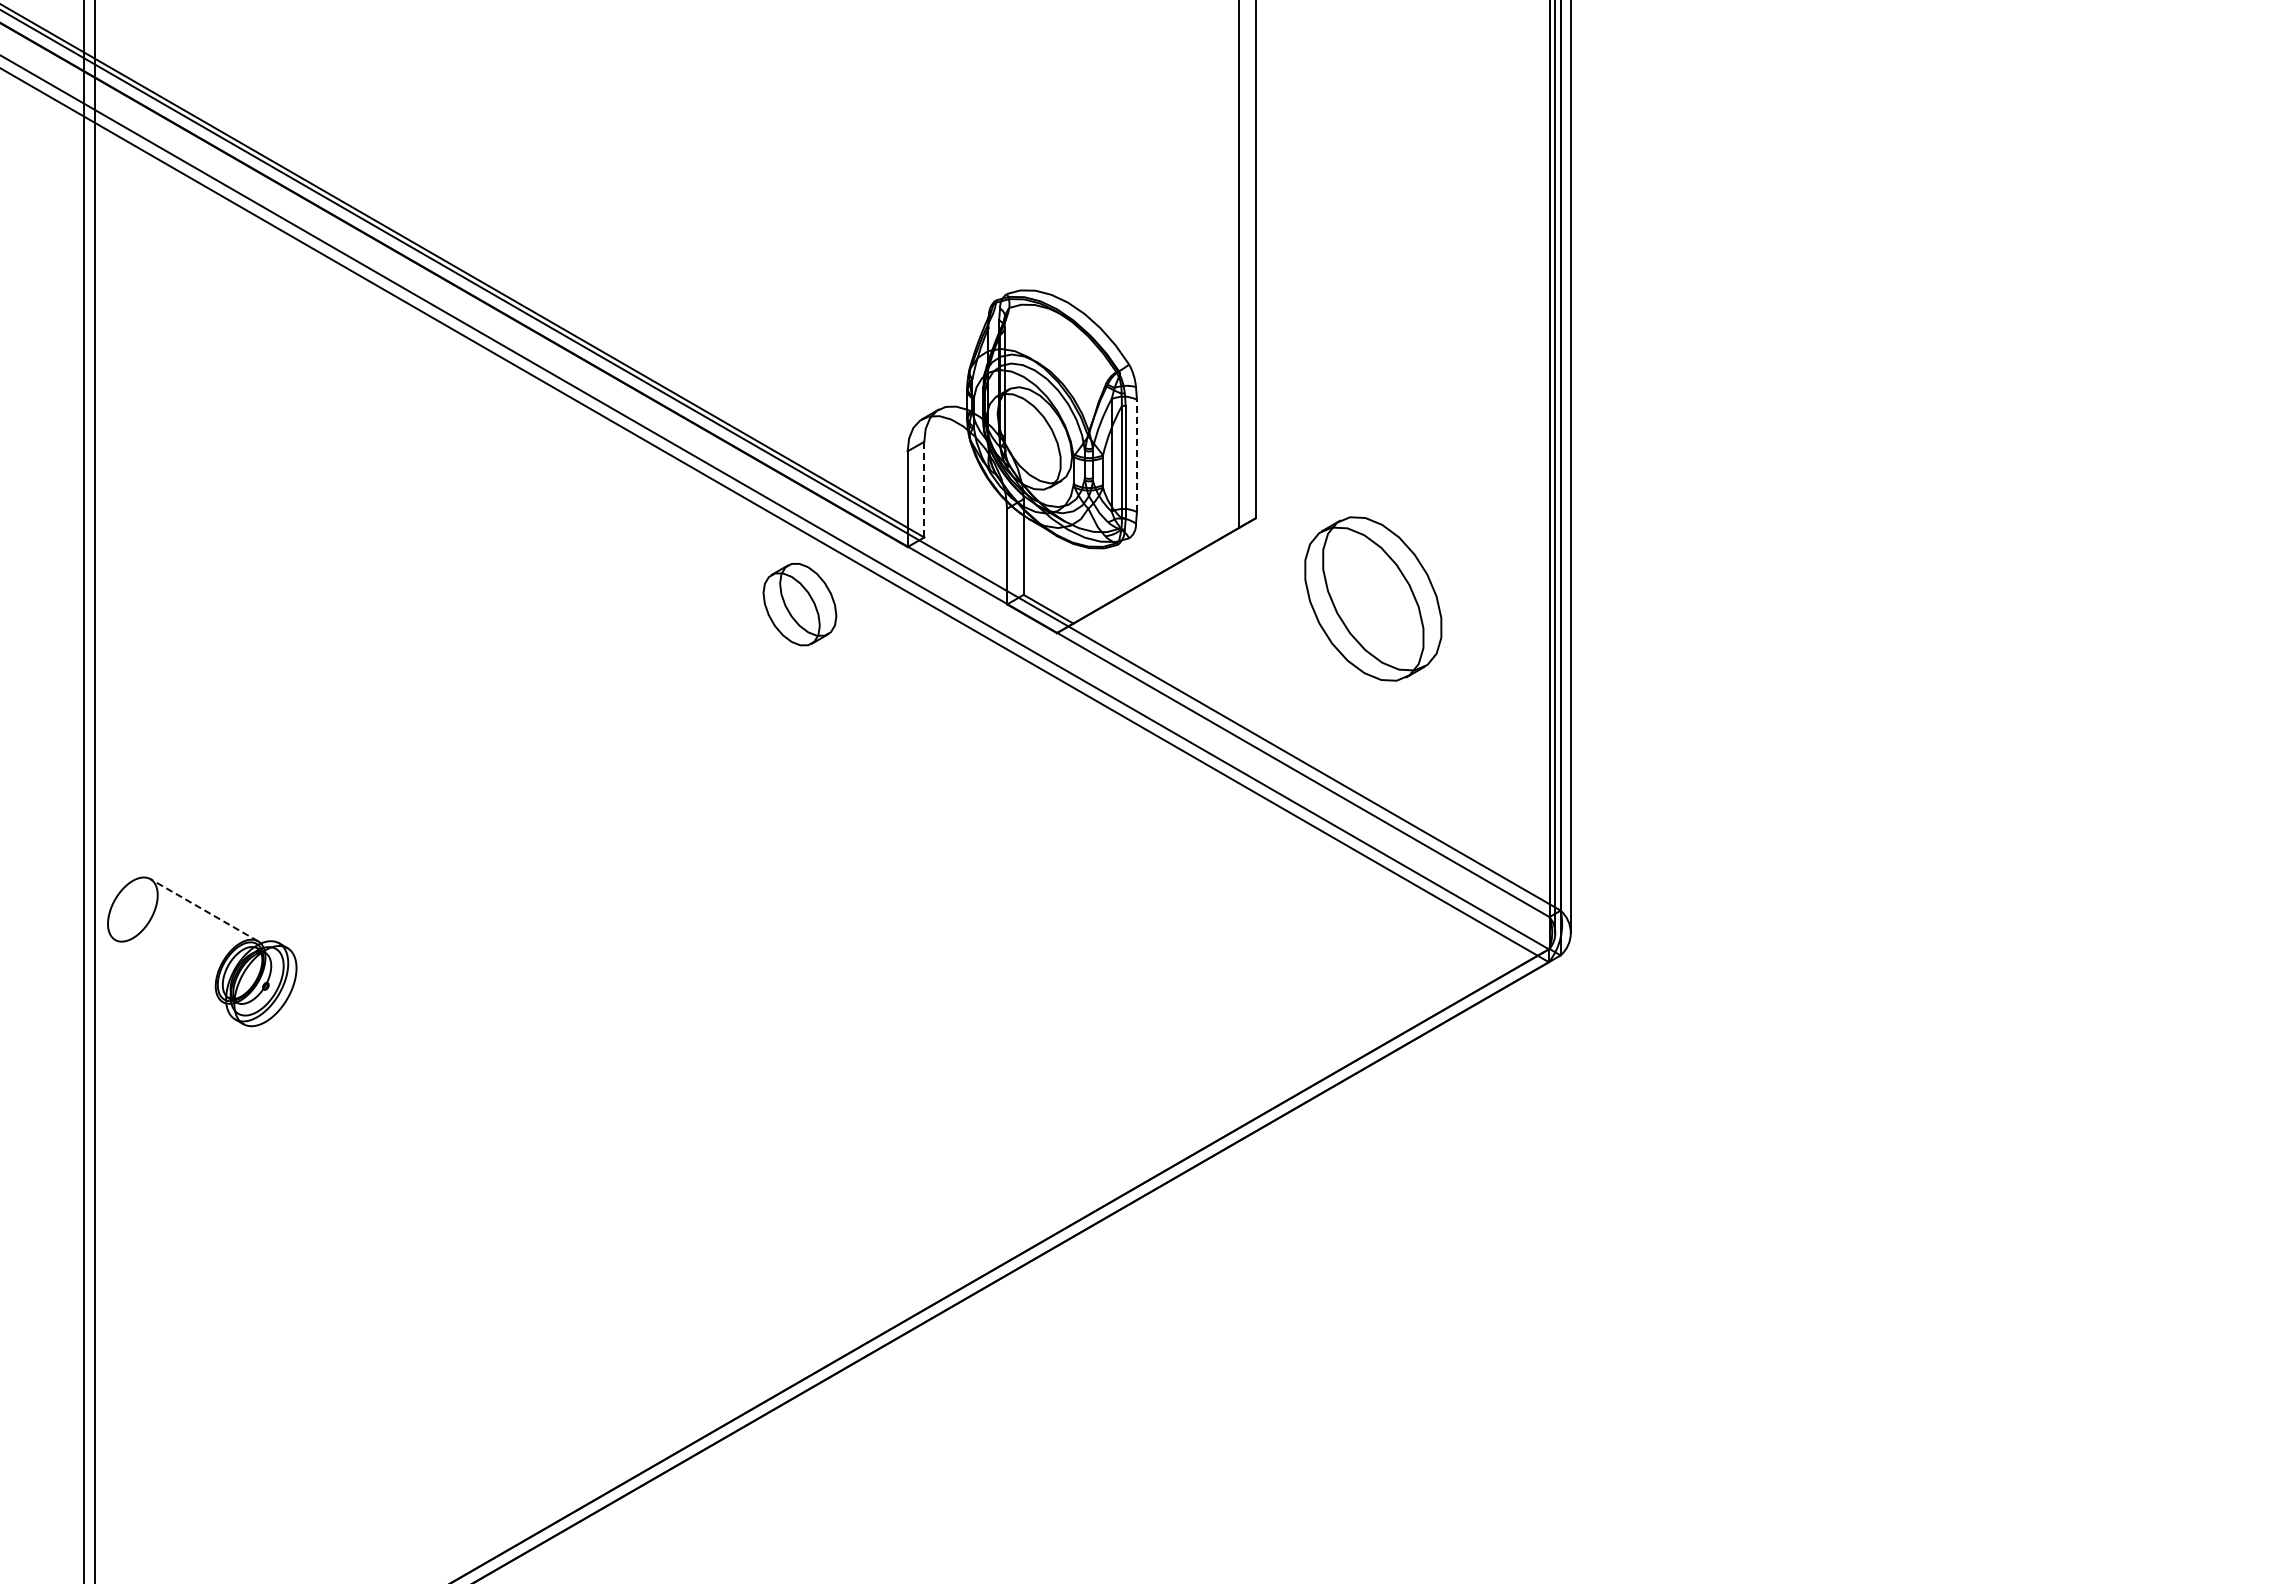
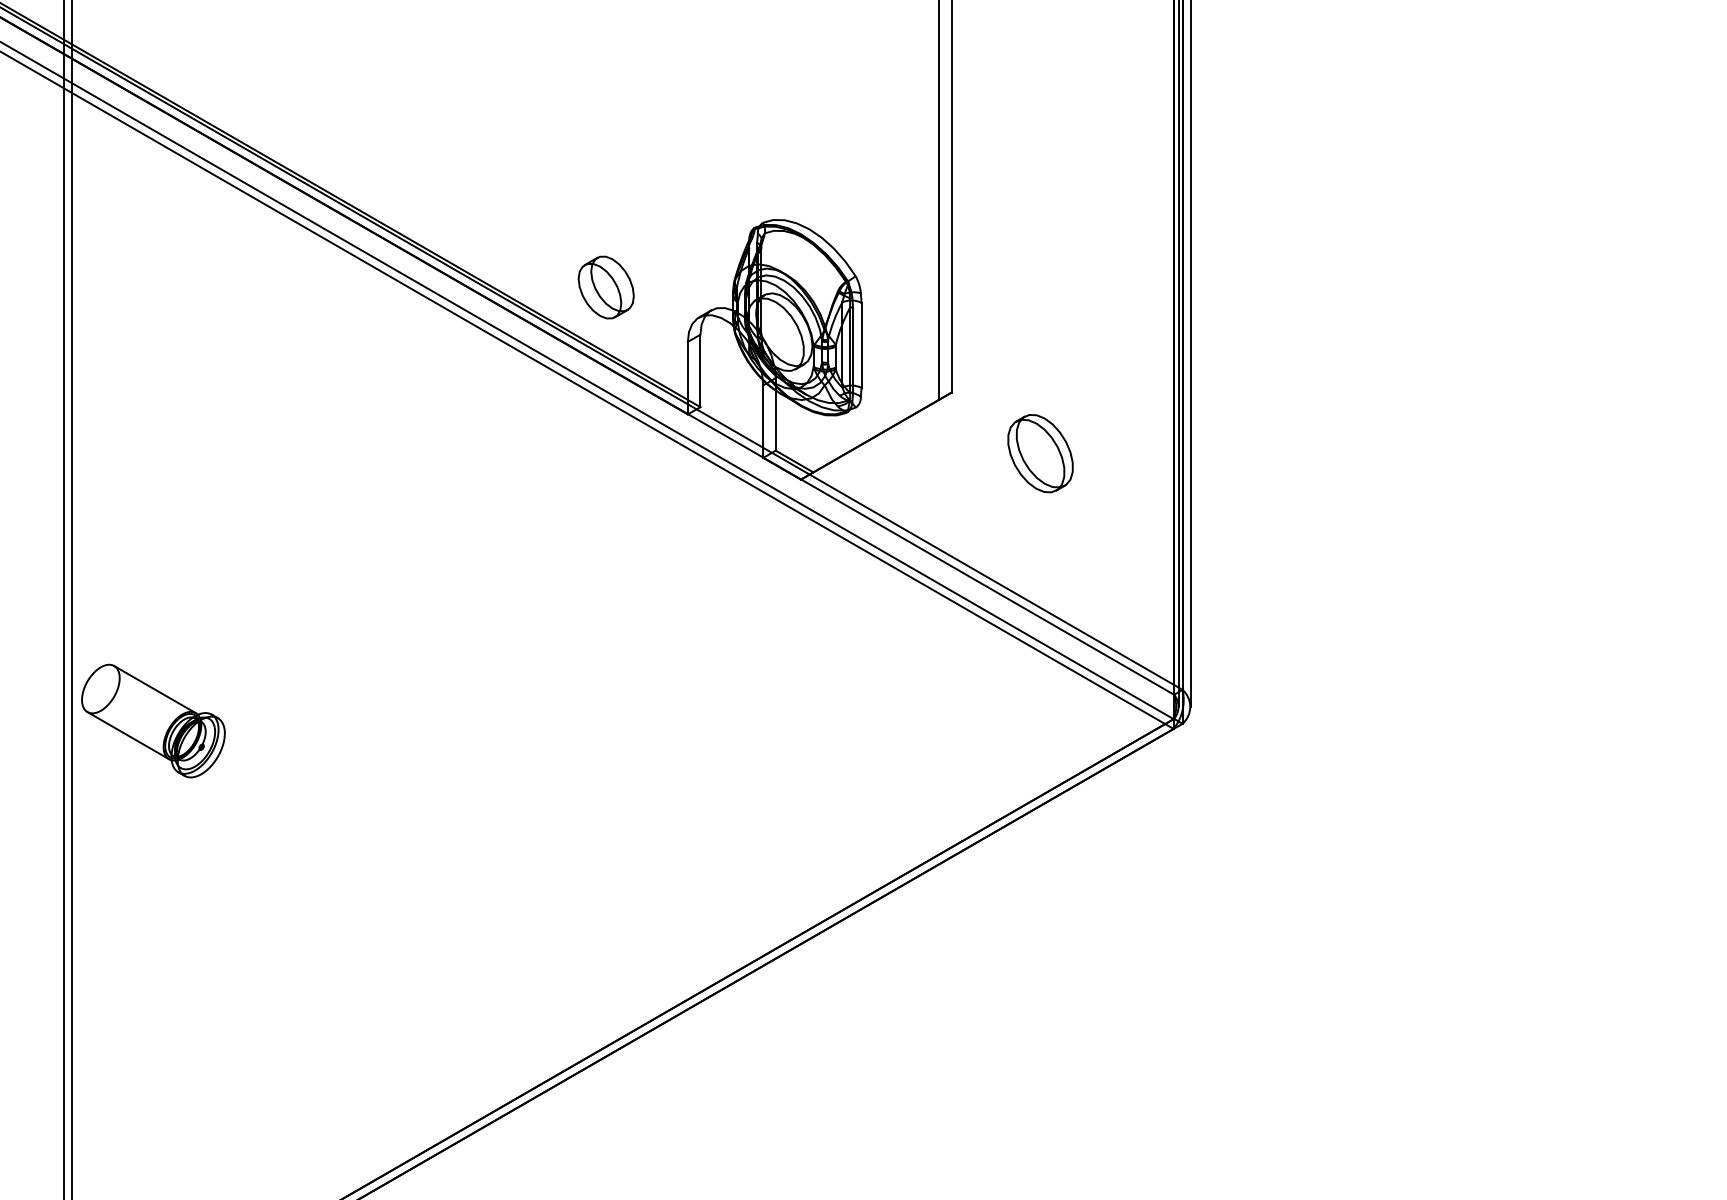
line: (1136, 455) -> (861, 345), dashed -> solid
line: (924, 489) -> (700, 370), dashed -> solid
part: (1372, 598) -> (1040, 453), size x0.62
part: (799, 604) -> (605, 287), moved
line: (203, 909) -> (154, 689), dashed -> solid
line: (169, 971) -> (128, 735), added

